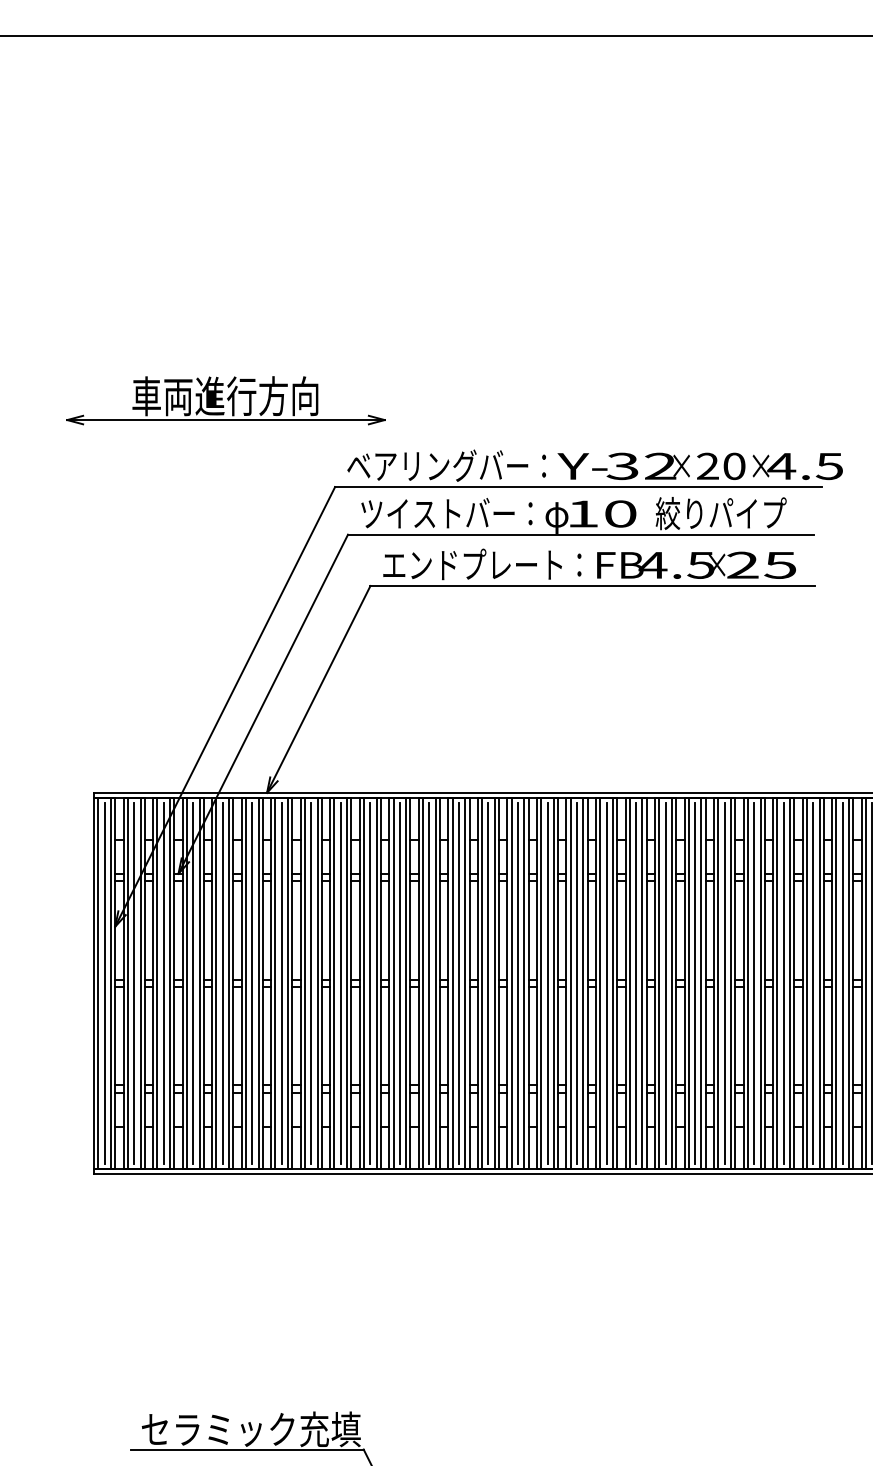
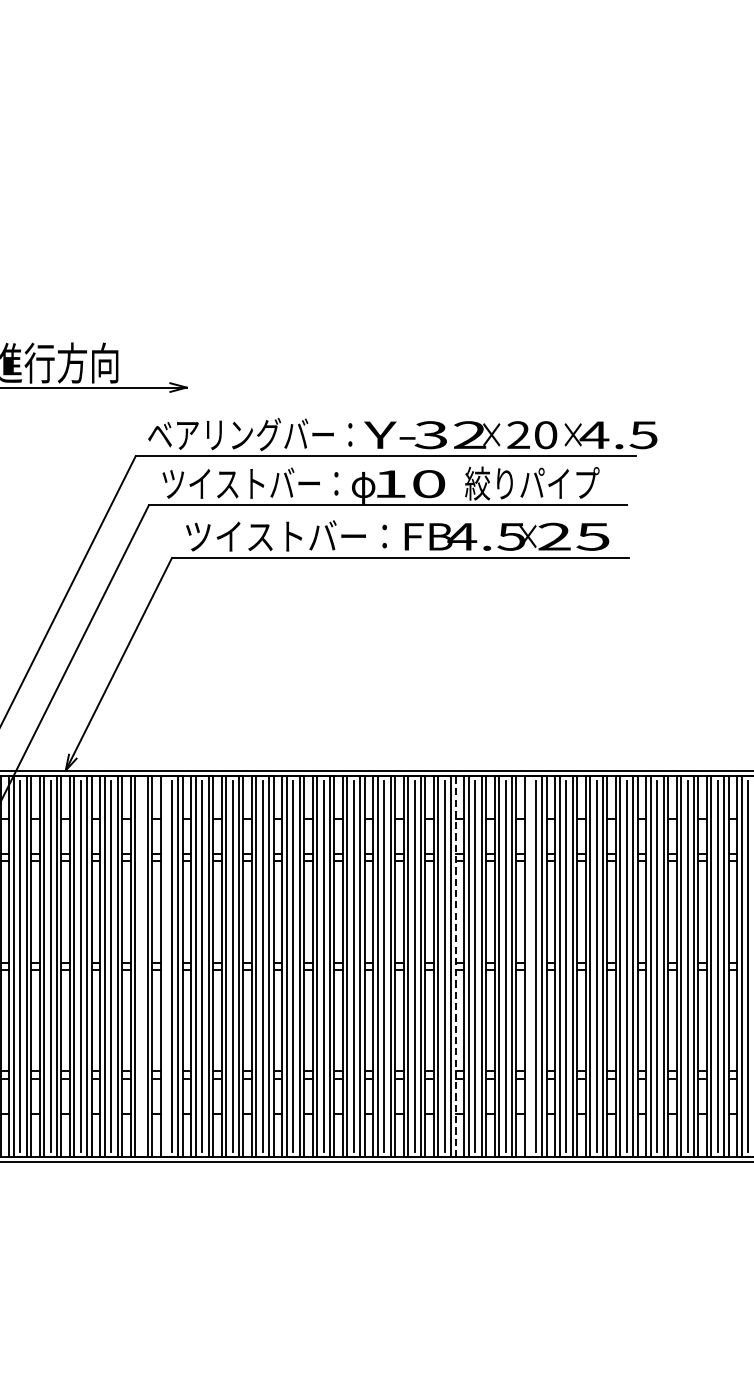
text: (482, 564) -> (287, 535), エンドプレート： -> ツイストバー：
line: (340, 982) -> (141, 965), removed
line: (364, 983) -> (165, 966), removed
line: (646, 983) -> (455, 966), solid -> dashed
line: (718, 983) -> (529, 966), removed

